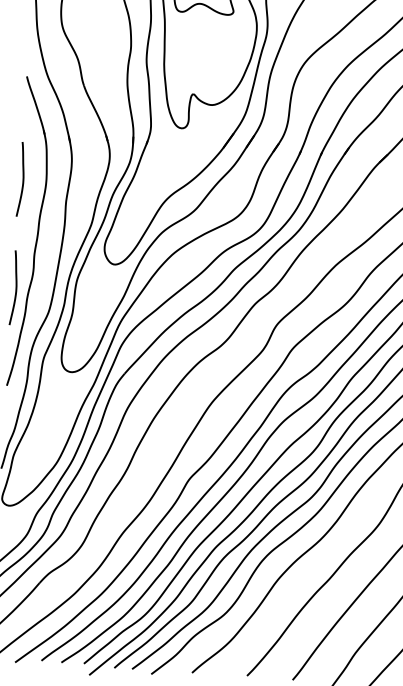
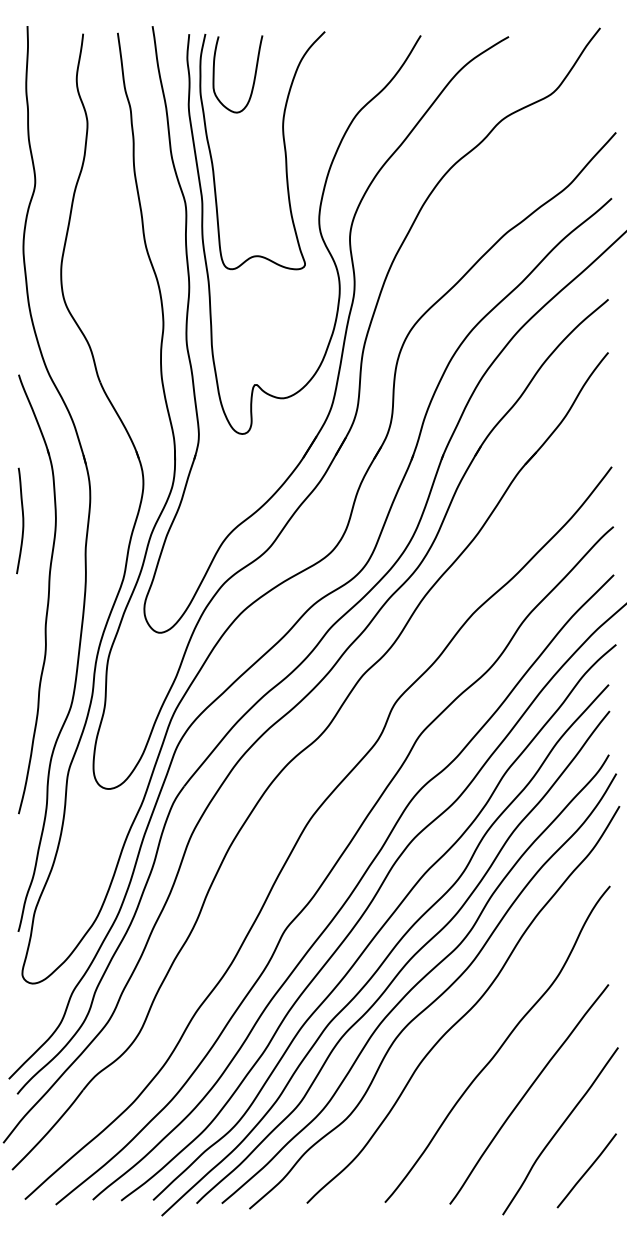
curve: (15, 287) -> (22, 674), removed

